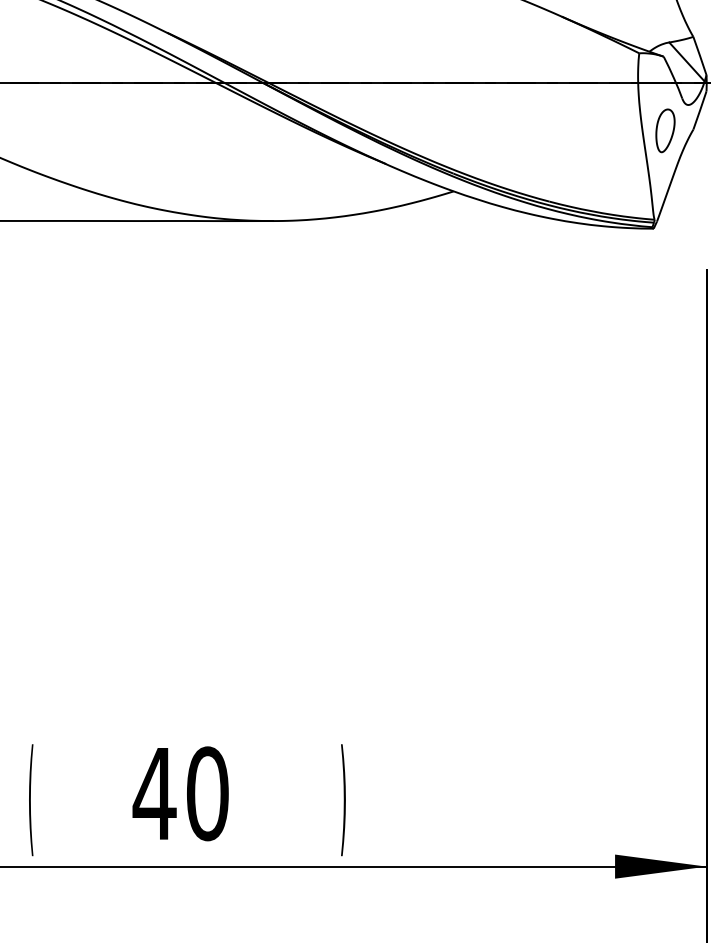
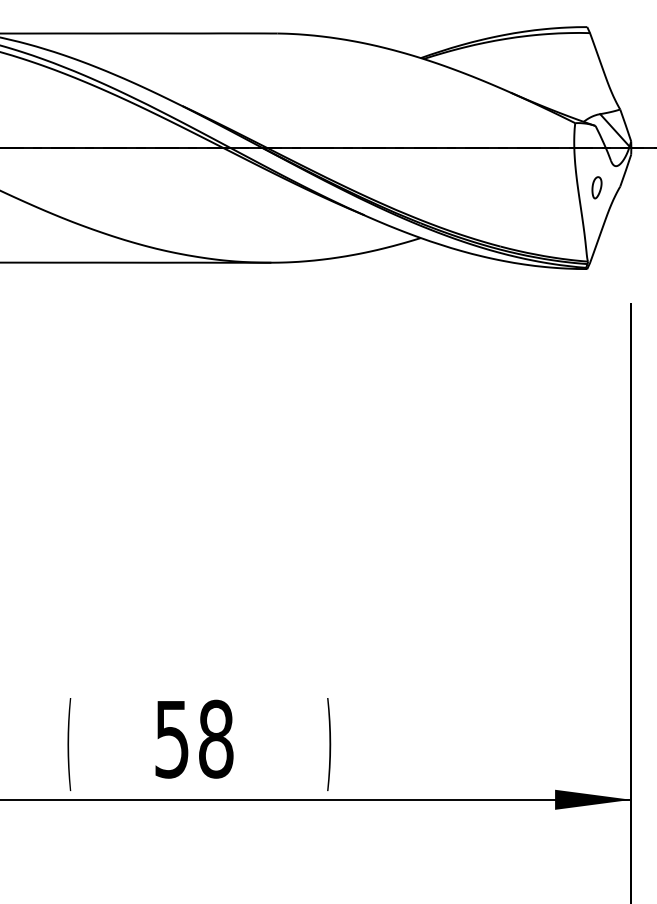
part: (664, 130) -> (596, 187), size x0.6
text: (180, 794) -> (193, 739), 40 -> 58

